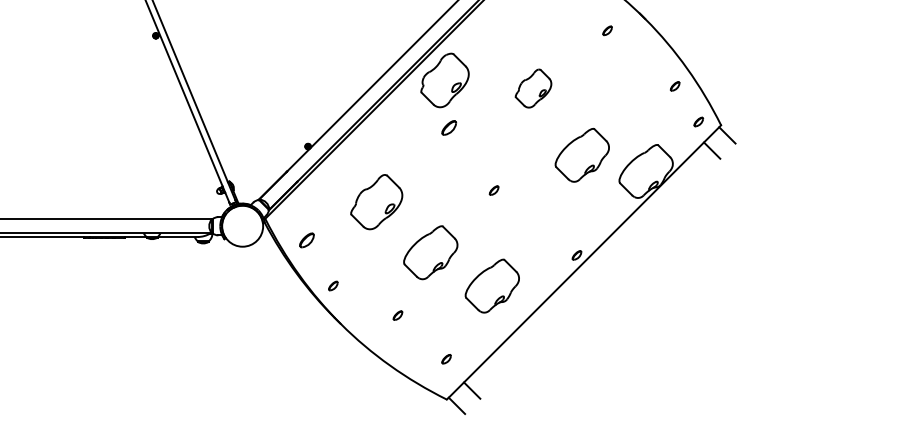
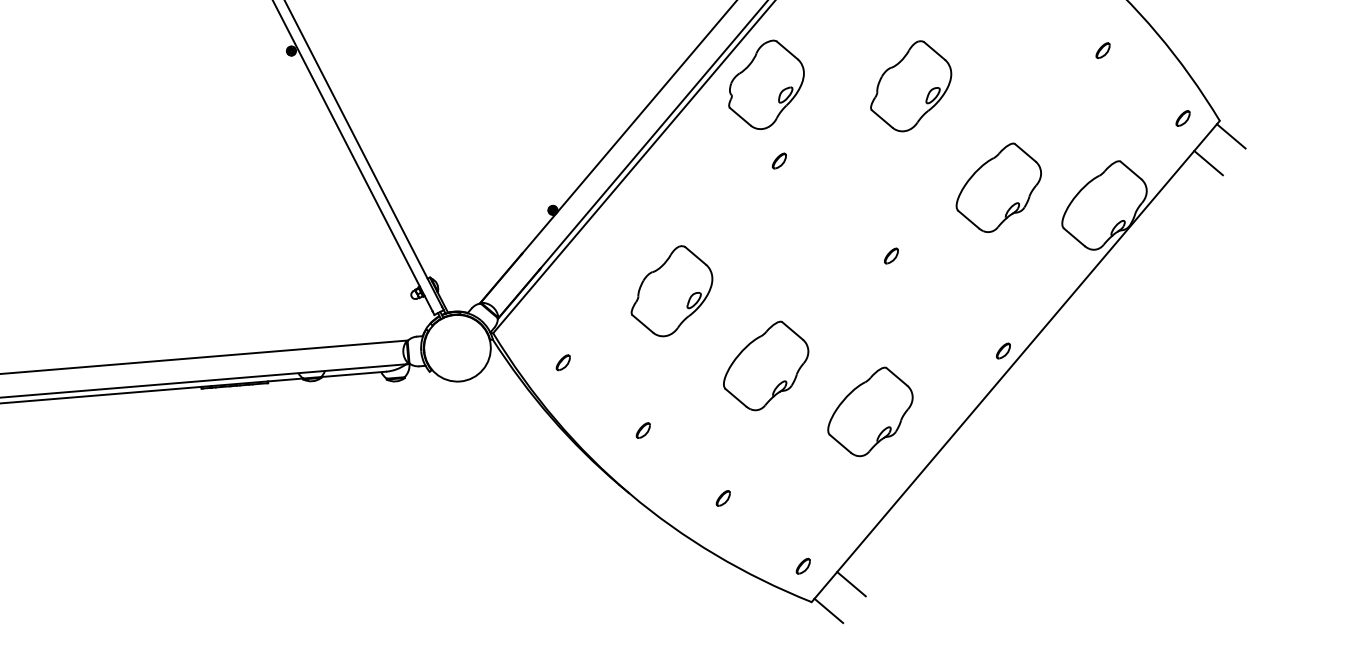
part: (675, 86) -> (1103, 50), moved
part: (533, 88) -> (910, 86), size x1.43
part: (449, 127) -> (779, 160), size x0.62
part: (493, 190) -> (890, 255), moved
part: (306, 240) -> (562, 362), size x0.62
part: (333, 285) -> (643, 429), moved
part: (397, 315) -> (722, 498), moved
part: (446, 359) -> (803, 566), moved

